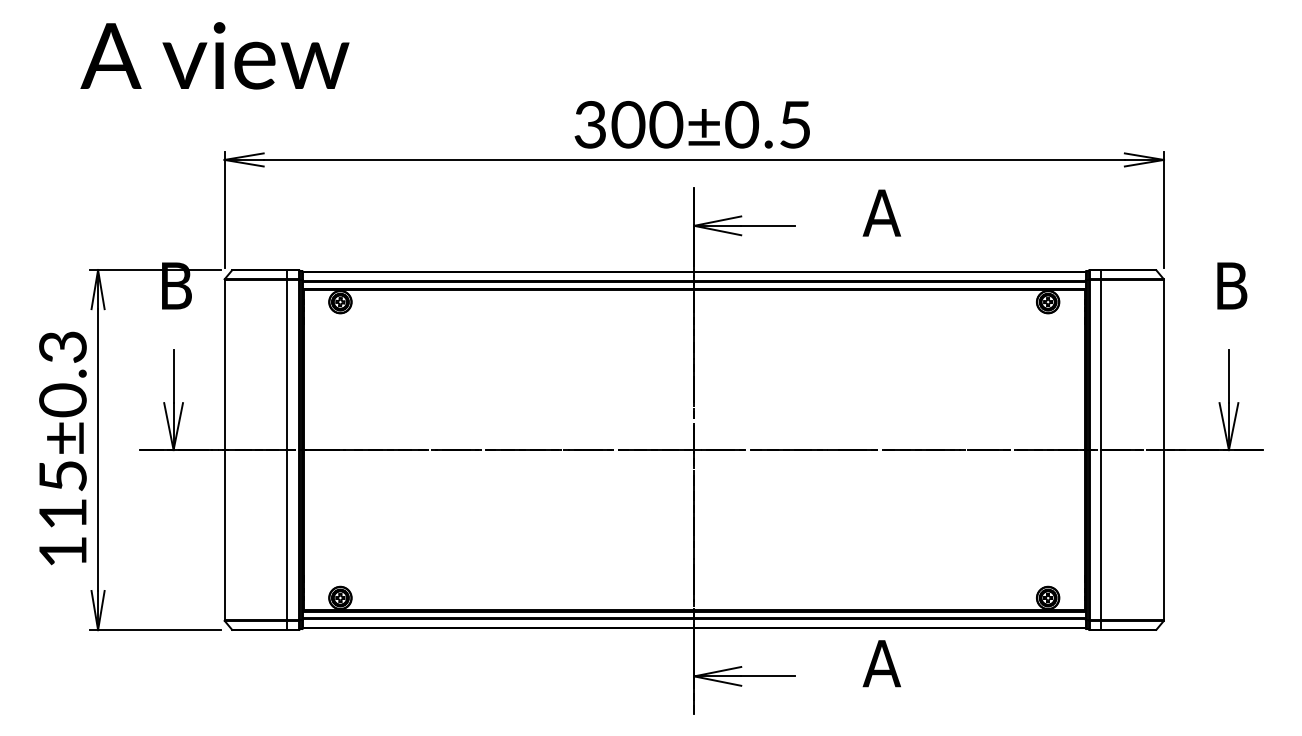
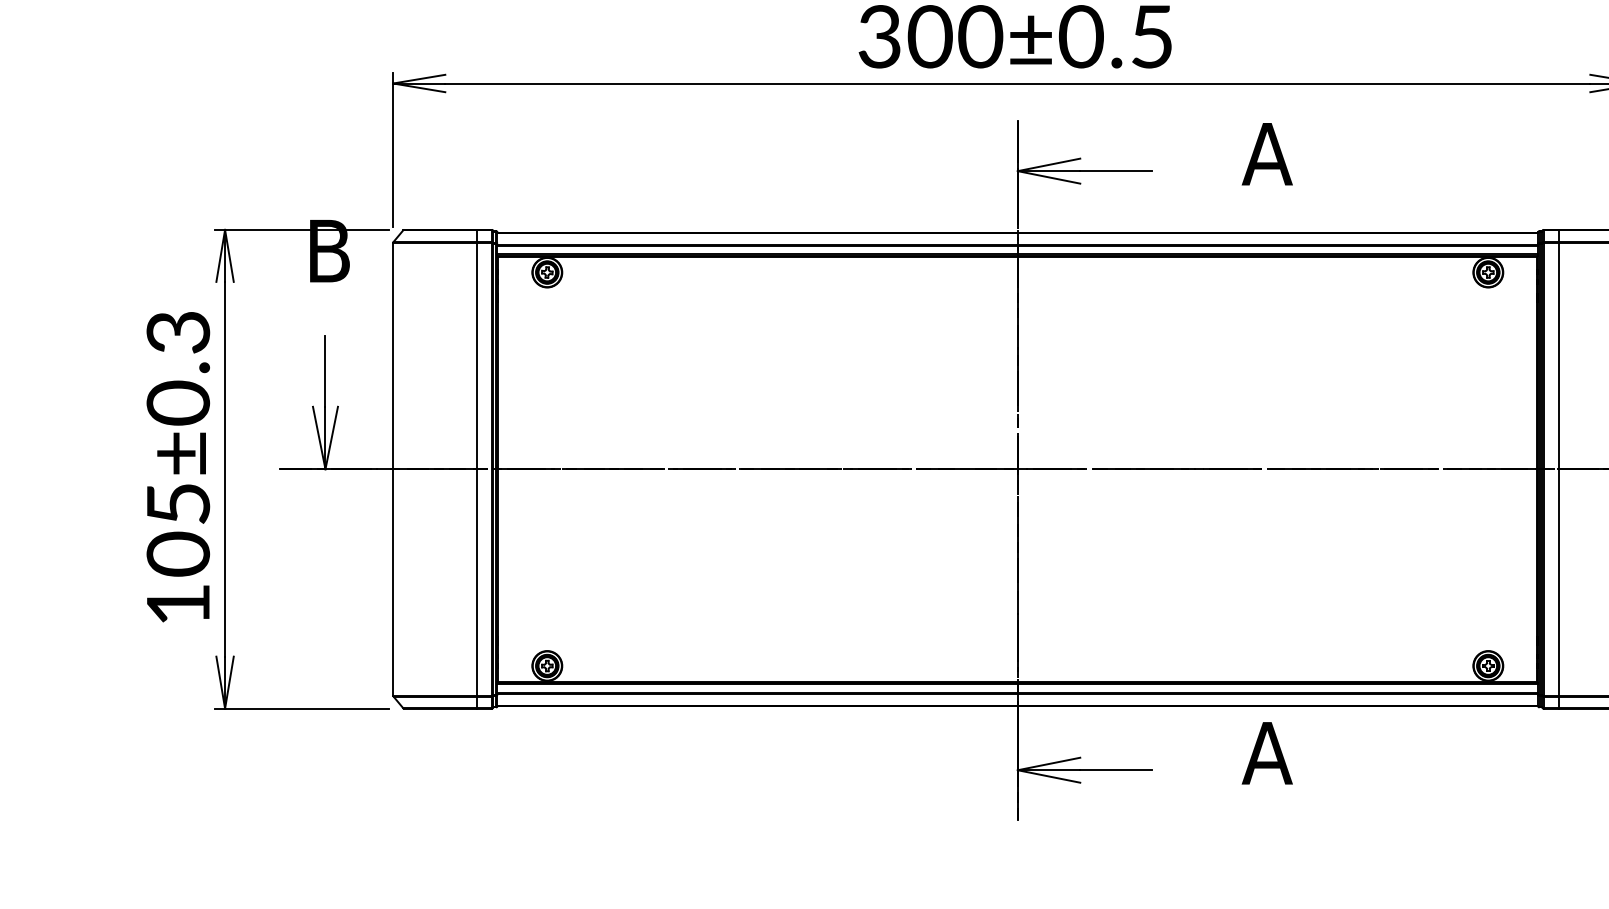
text: (62, 513) -> (177, 553), 115±0.3 -> 105±0.3

